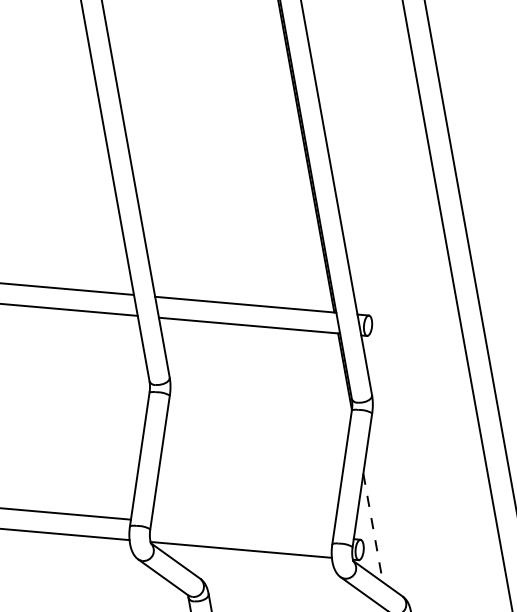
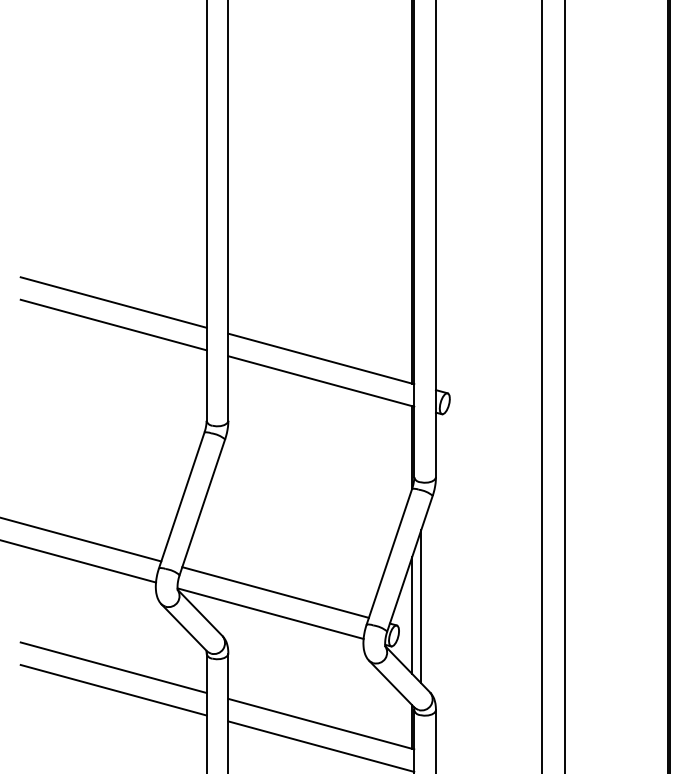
line: (380, 518) -> (421, 606), added
line: (373, 528) -> (412, 616), dashed -> solid
line: (242, 529) -> (275, 592), added

